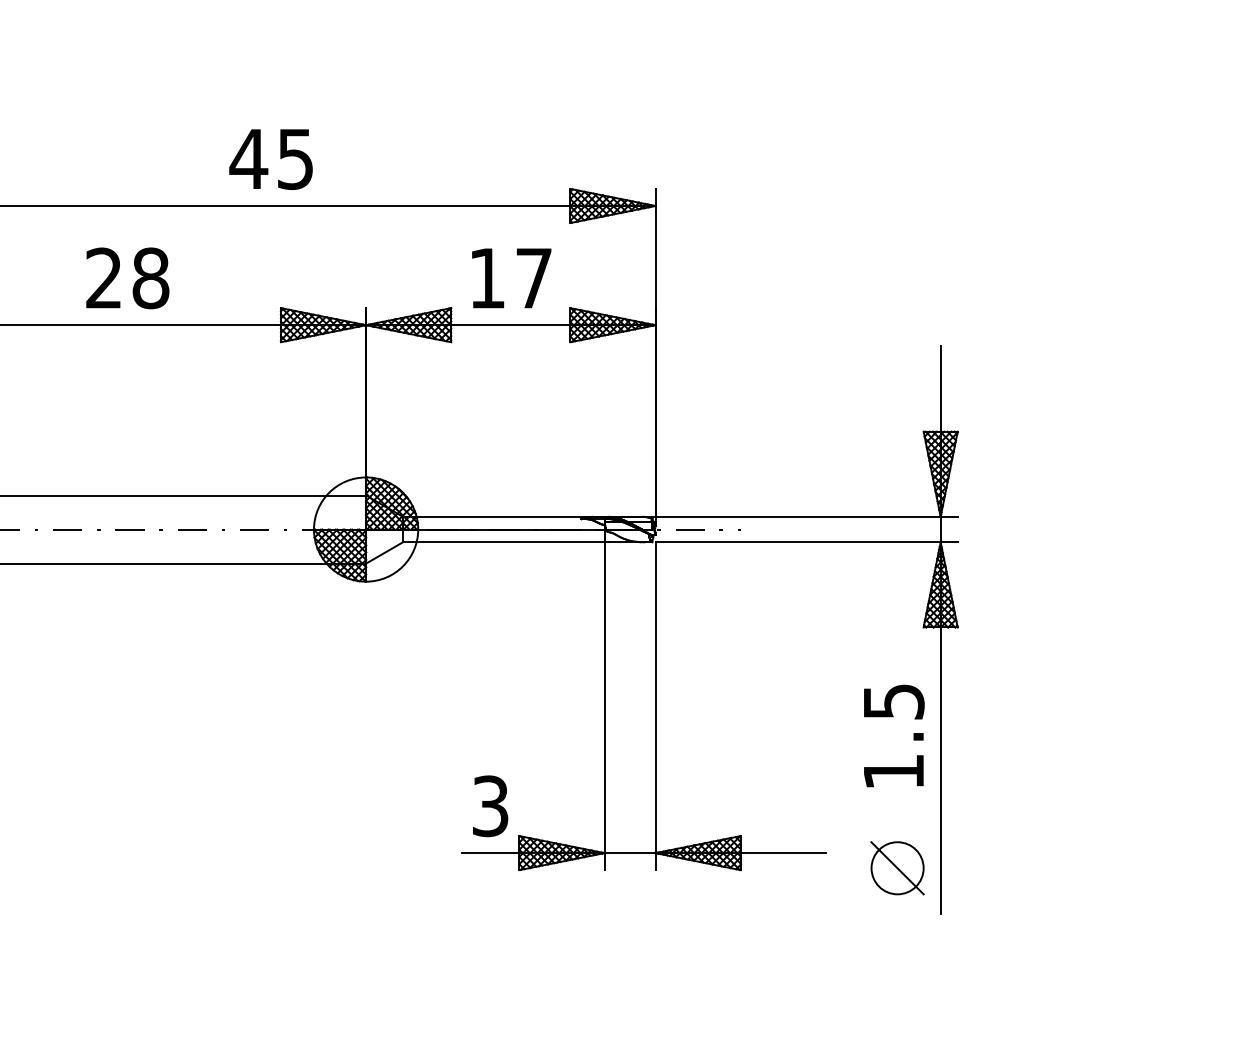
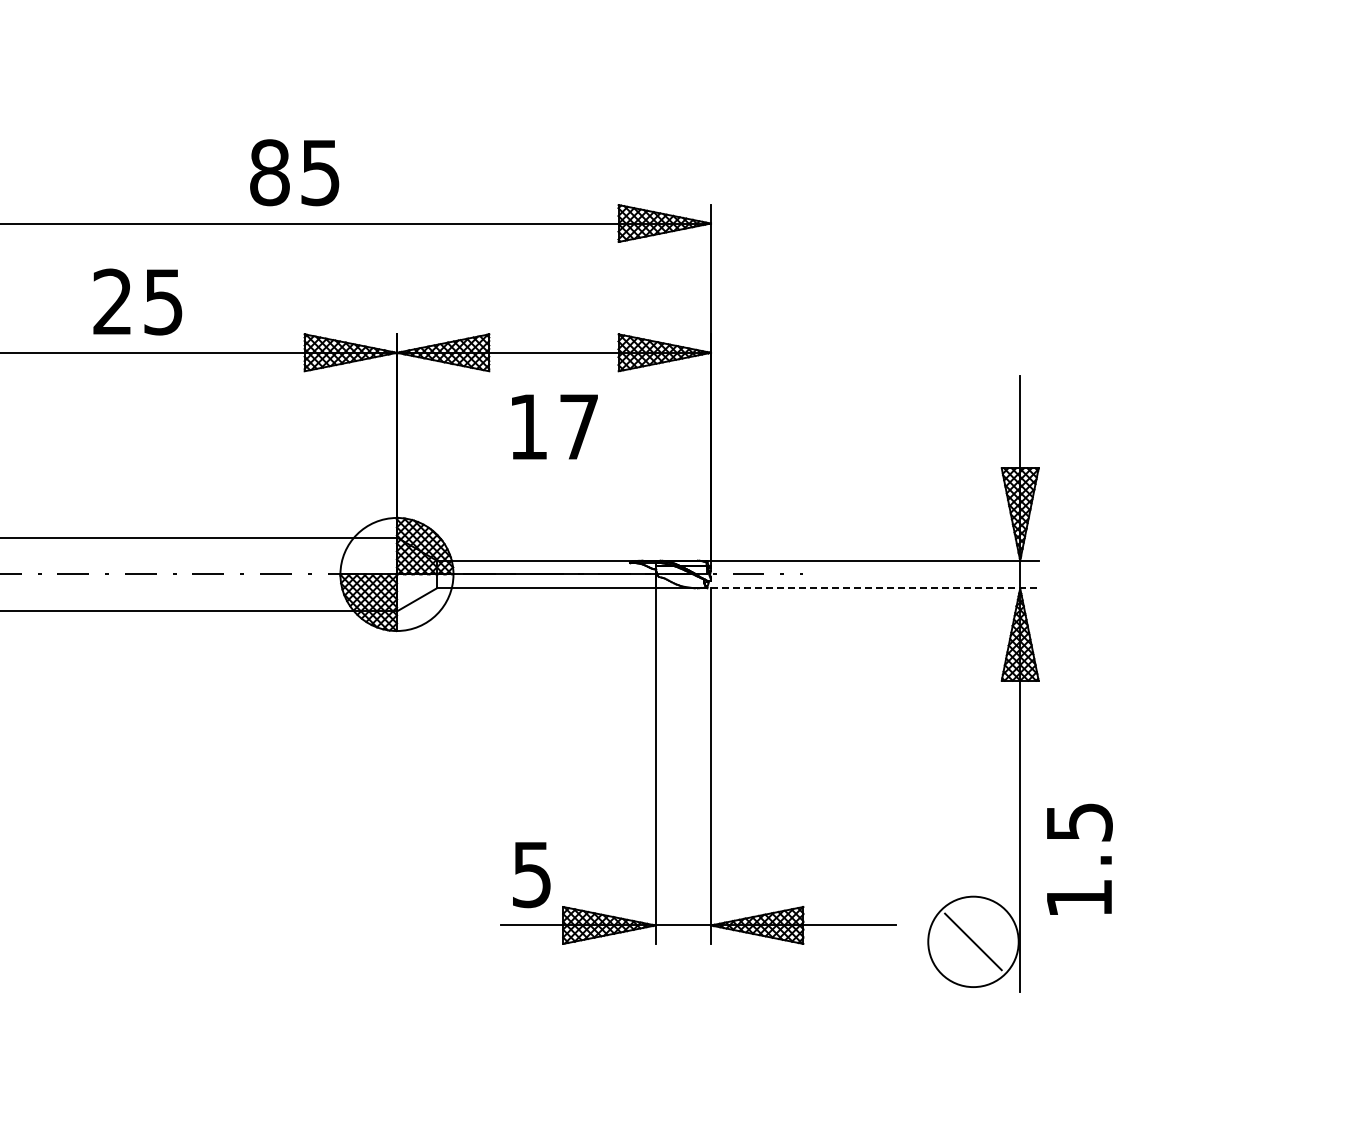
text: (248, 158) -> (269, 172), 45 -> 85
text: (150, 277) -> (163, 301), 28 -> 25
text: (511, 277) -> (554, 426), moved
line: (806, 542) -> (874, 588), solid -> dashed
text: (893, 735) -> (1079, 858), moved
text: (491, 806) -> (532, 874), 3 -> 5
circle: (897, 867) -> (973, 941), size x1.6

